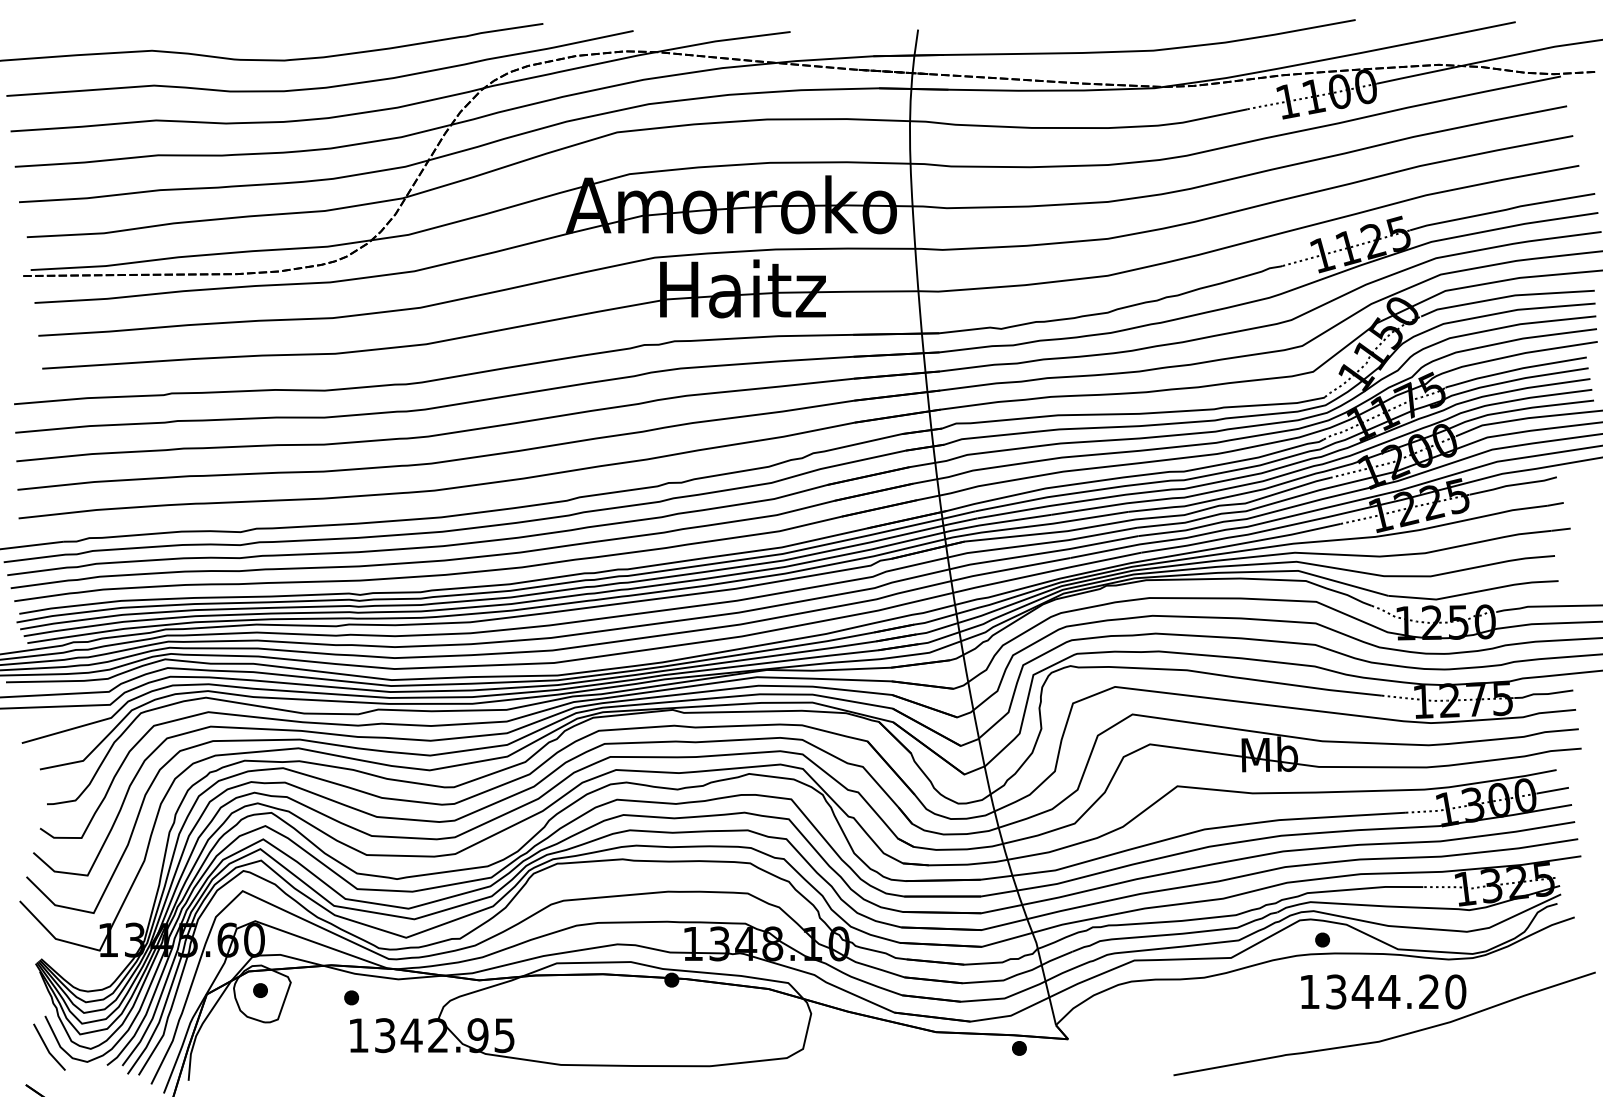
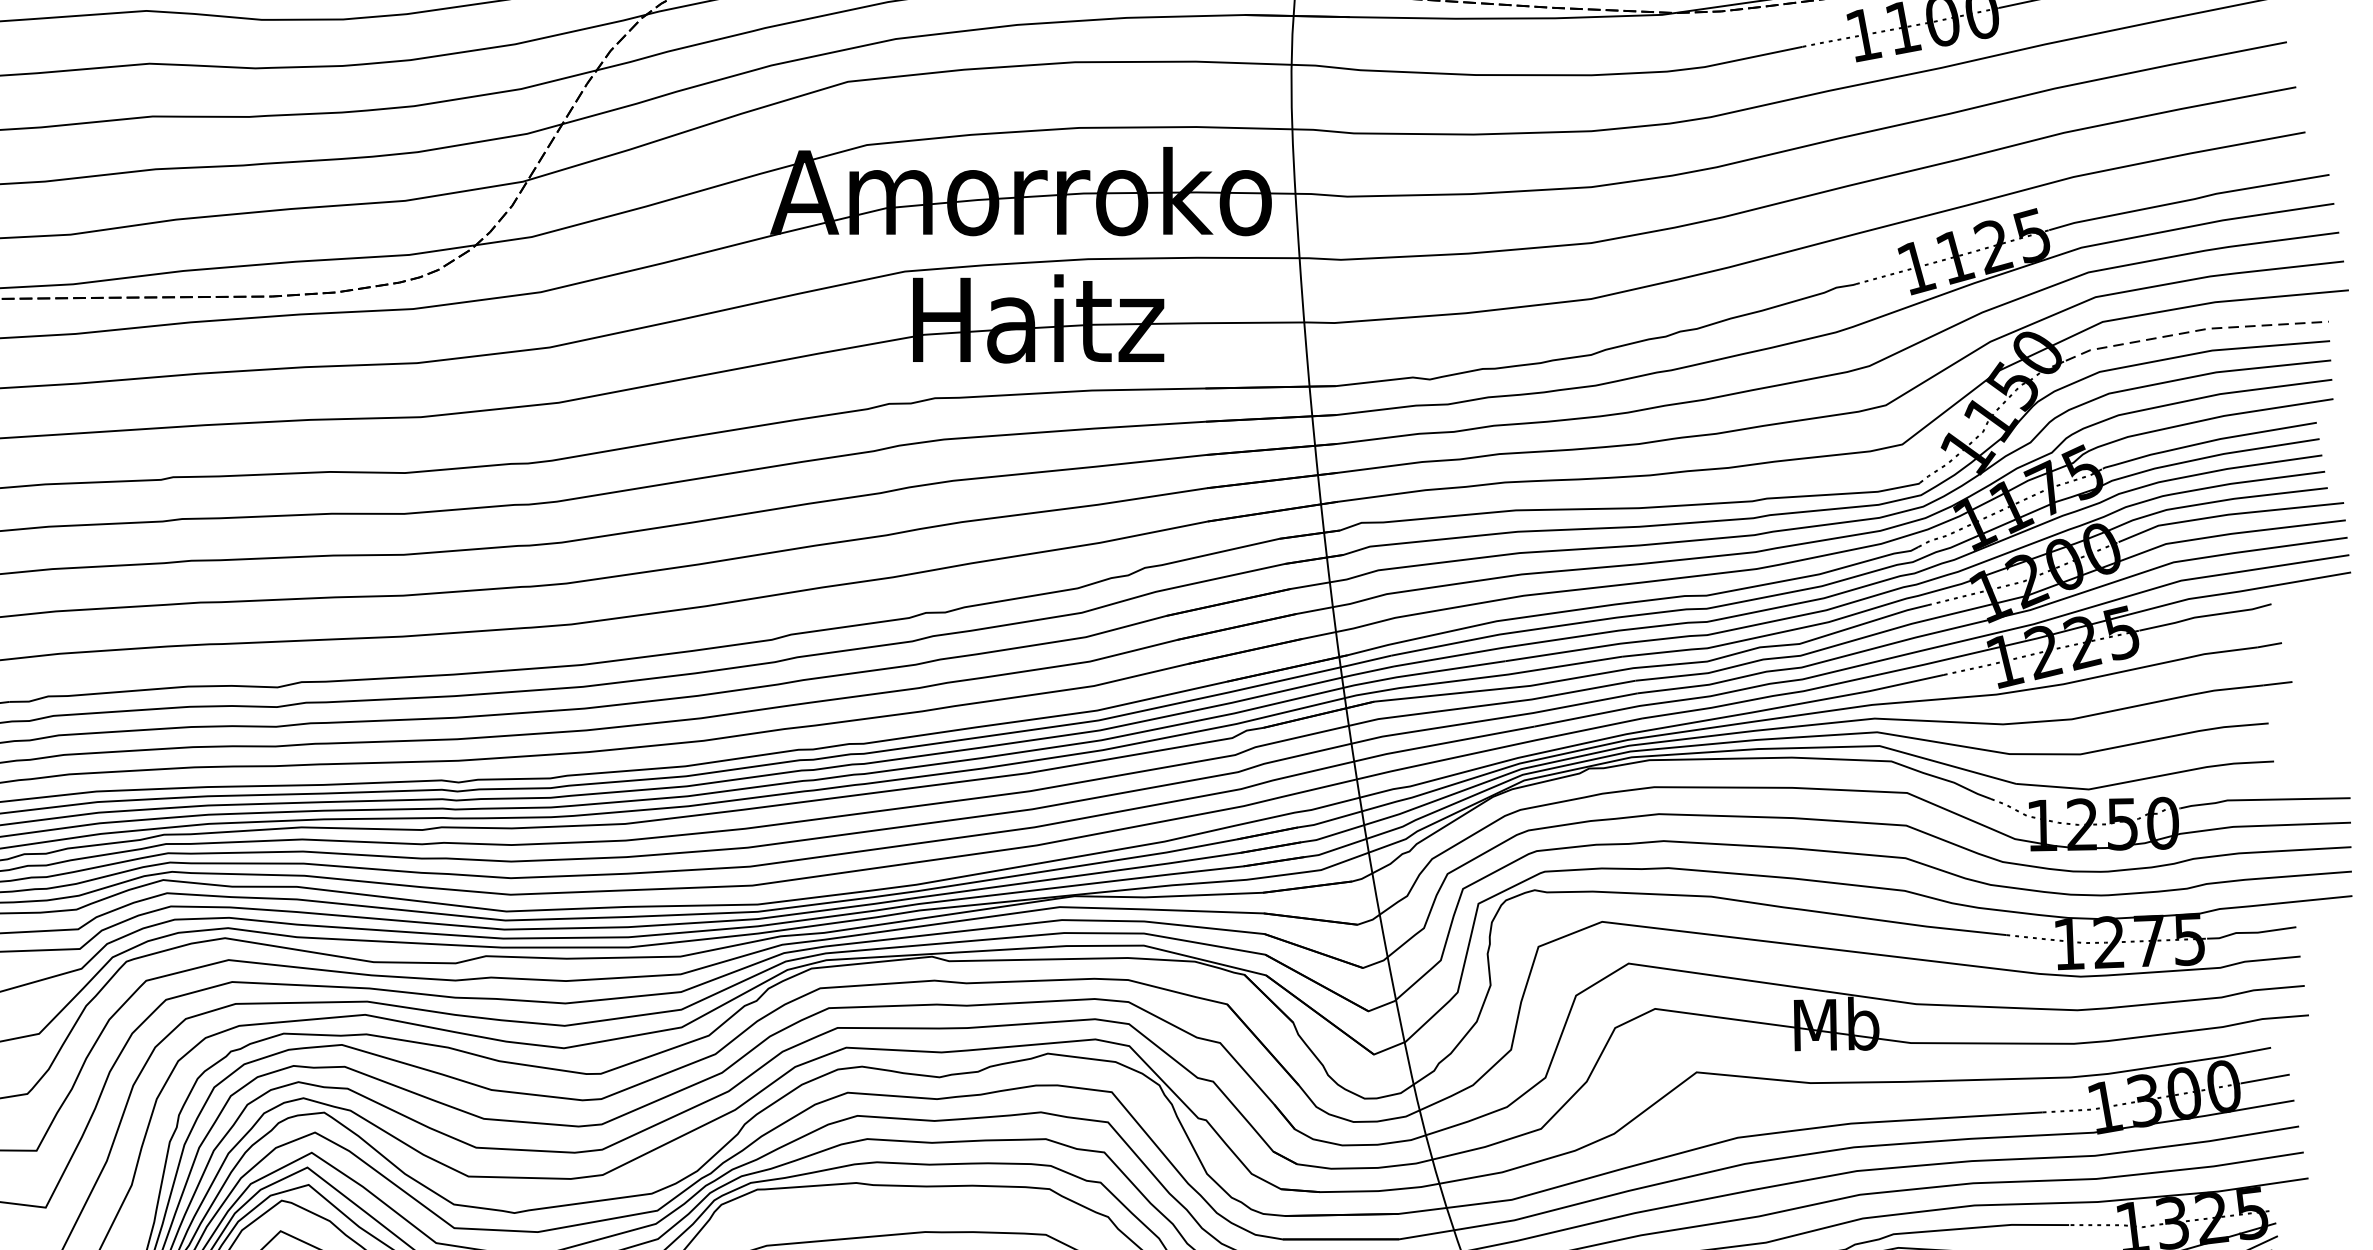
line: (1506, 297) -> (2195, 331), solid -> dashed

